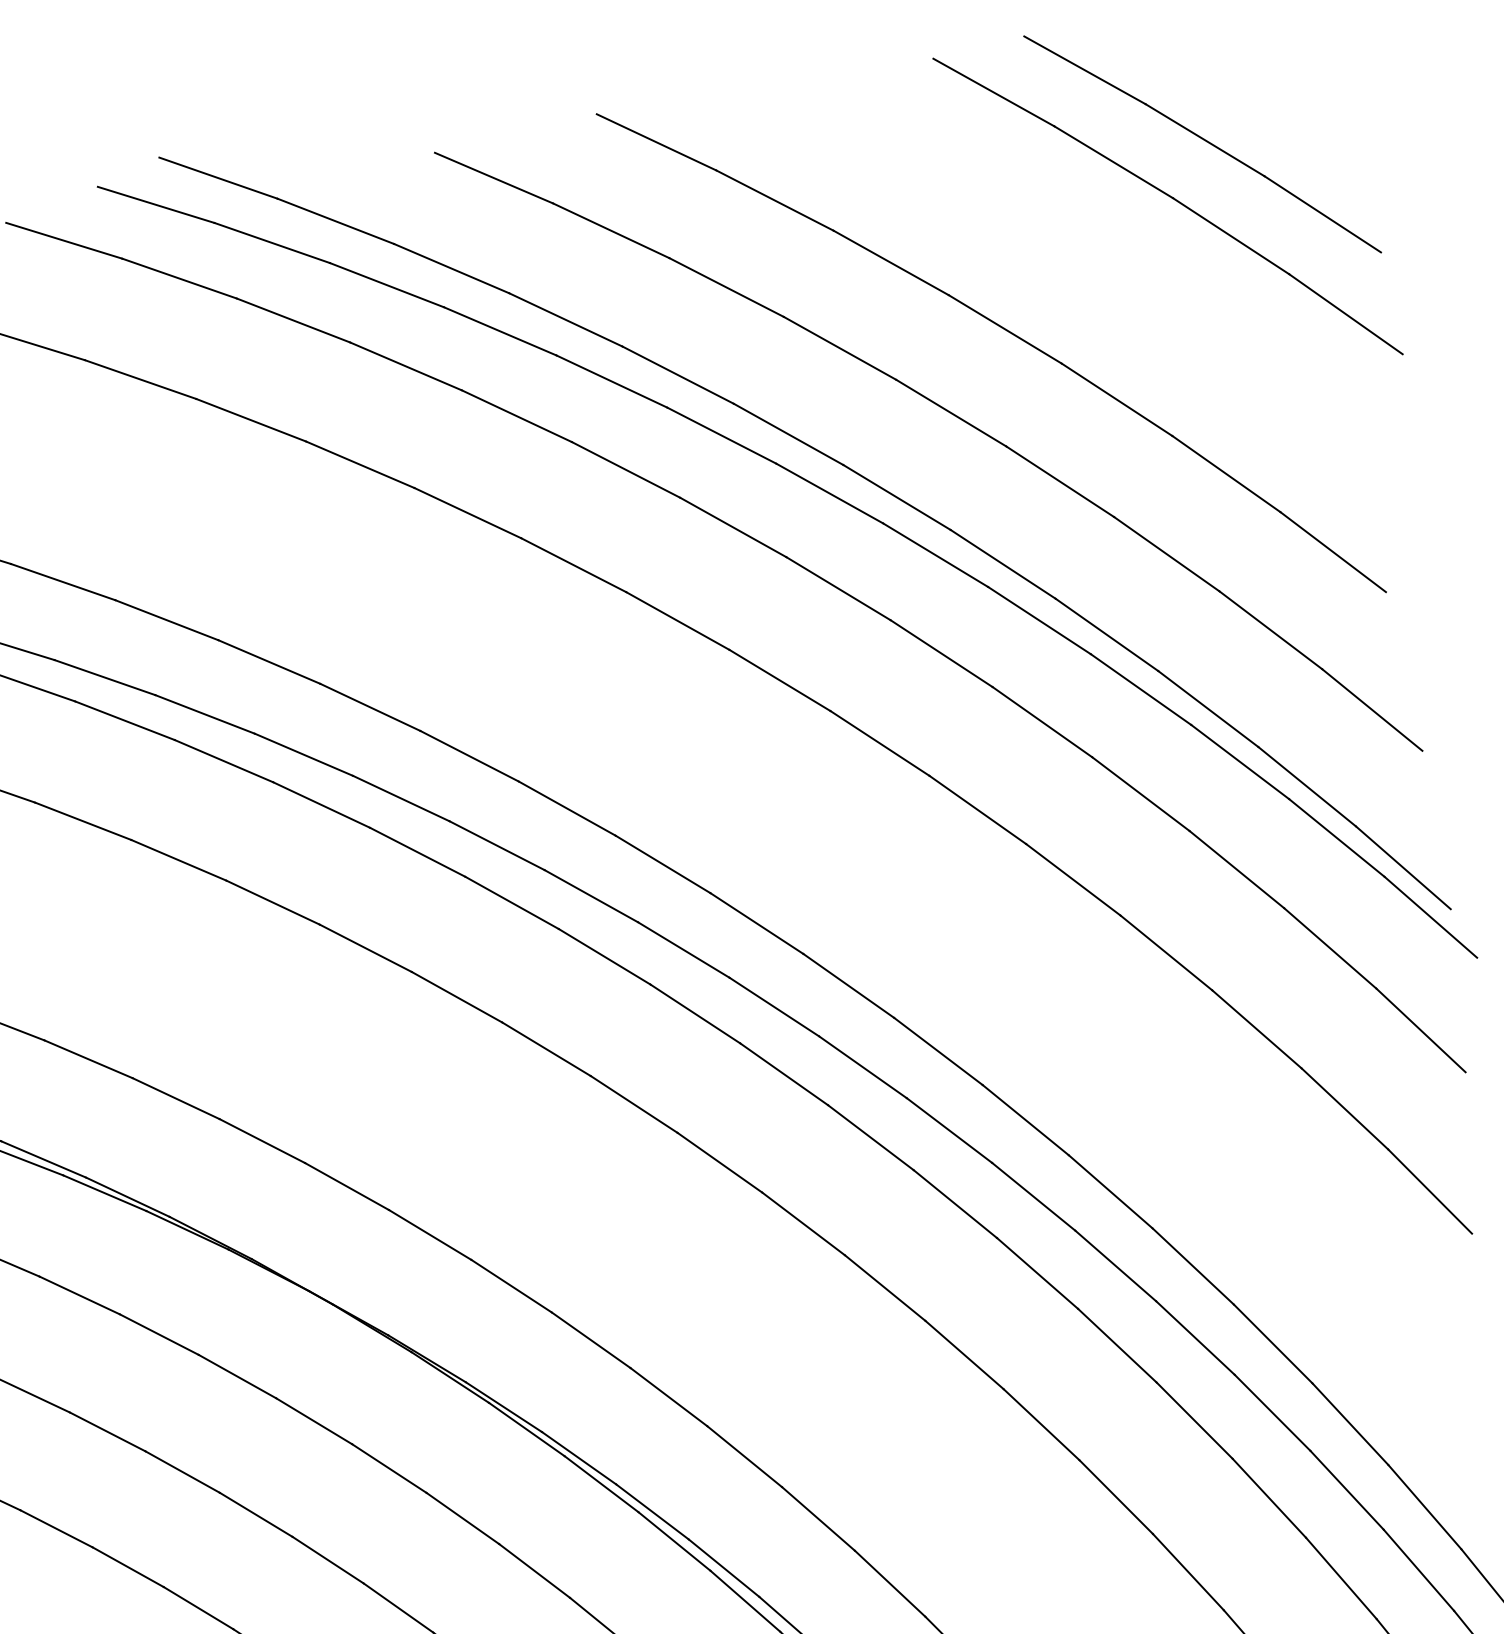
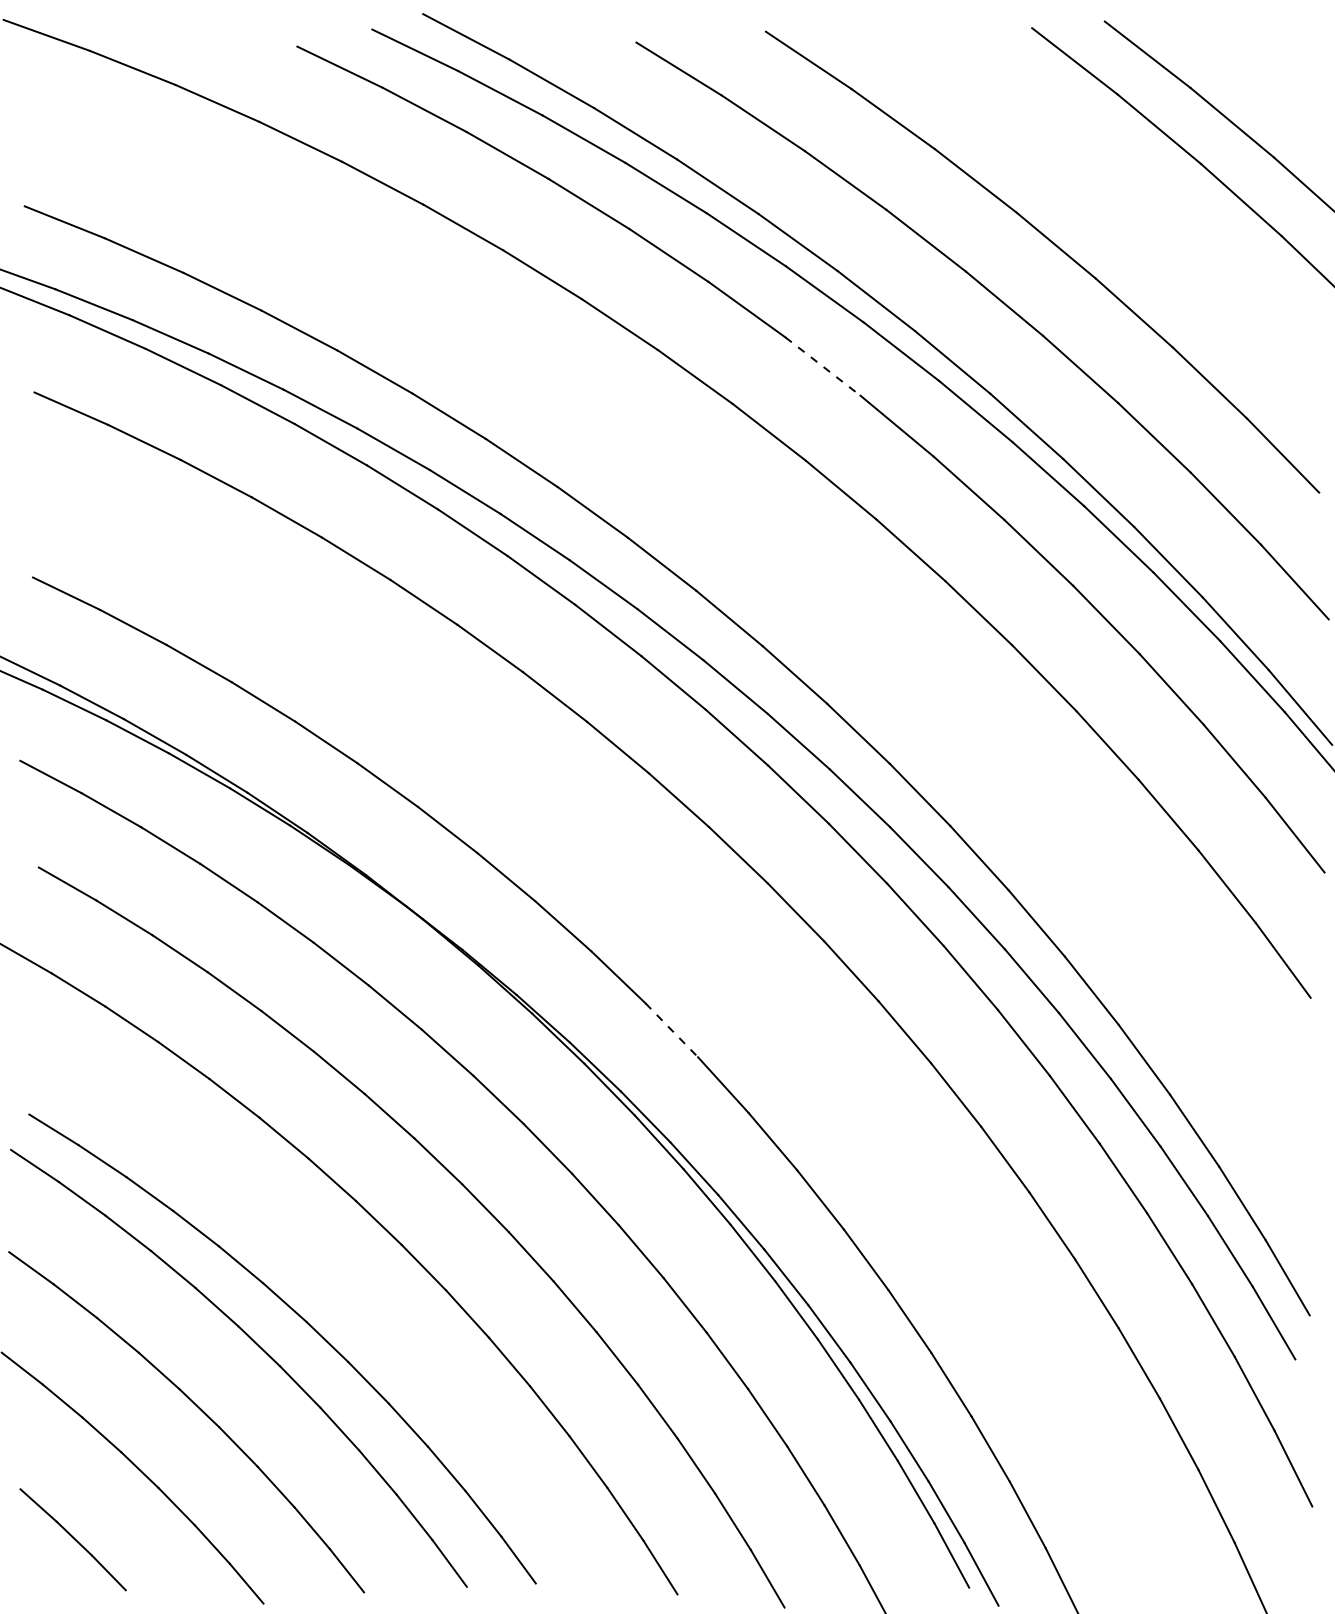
line: (732, 527) -> (822, 366), solid -> dashed
line: (668, 1397) -> (671, 1030), solid -> dashed

